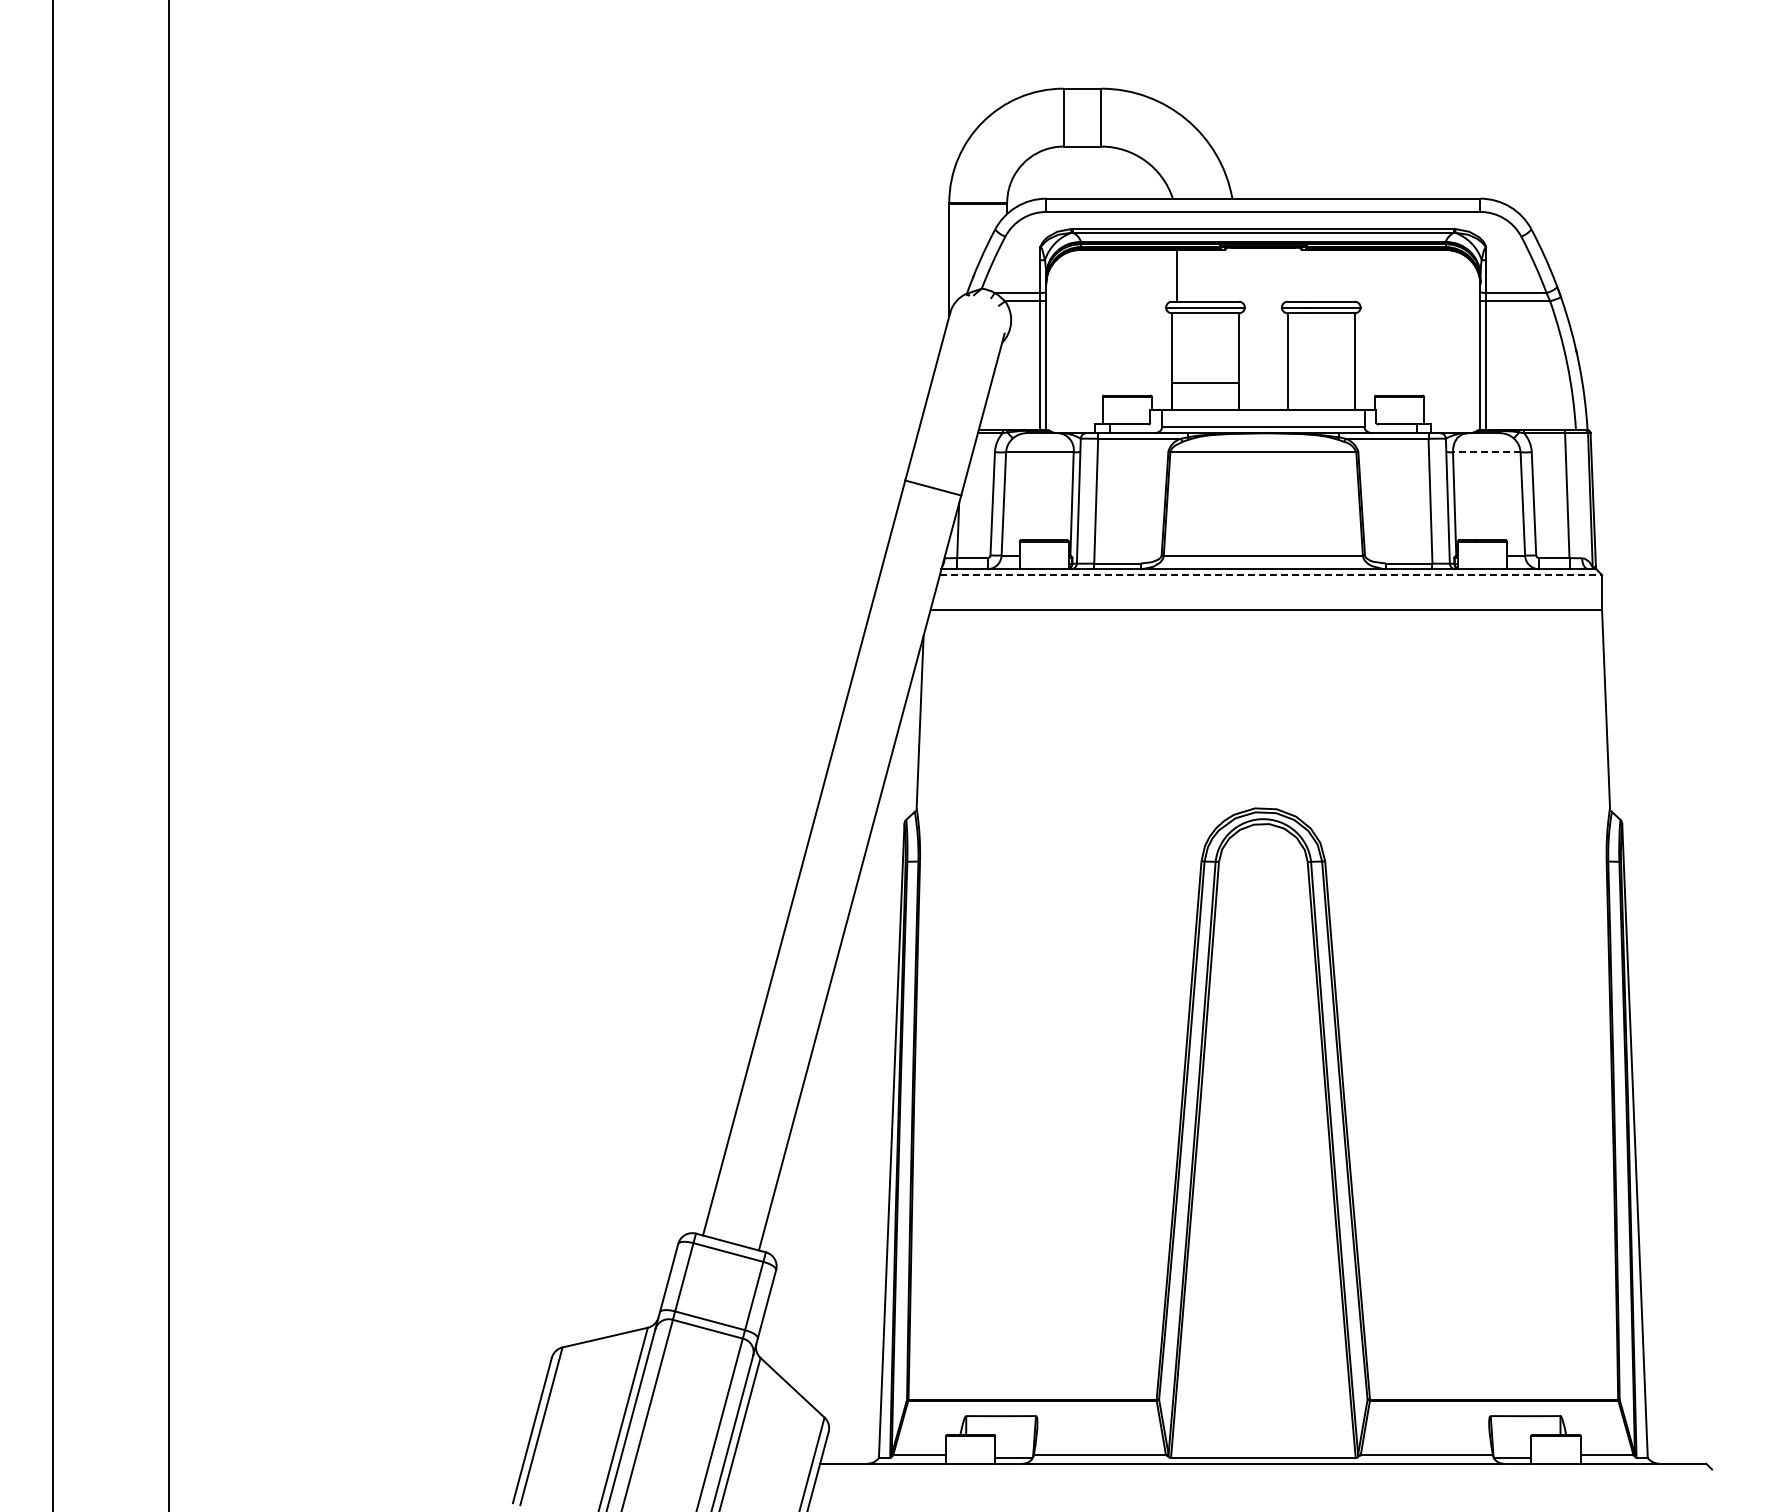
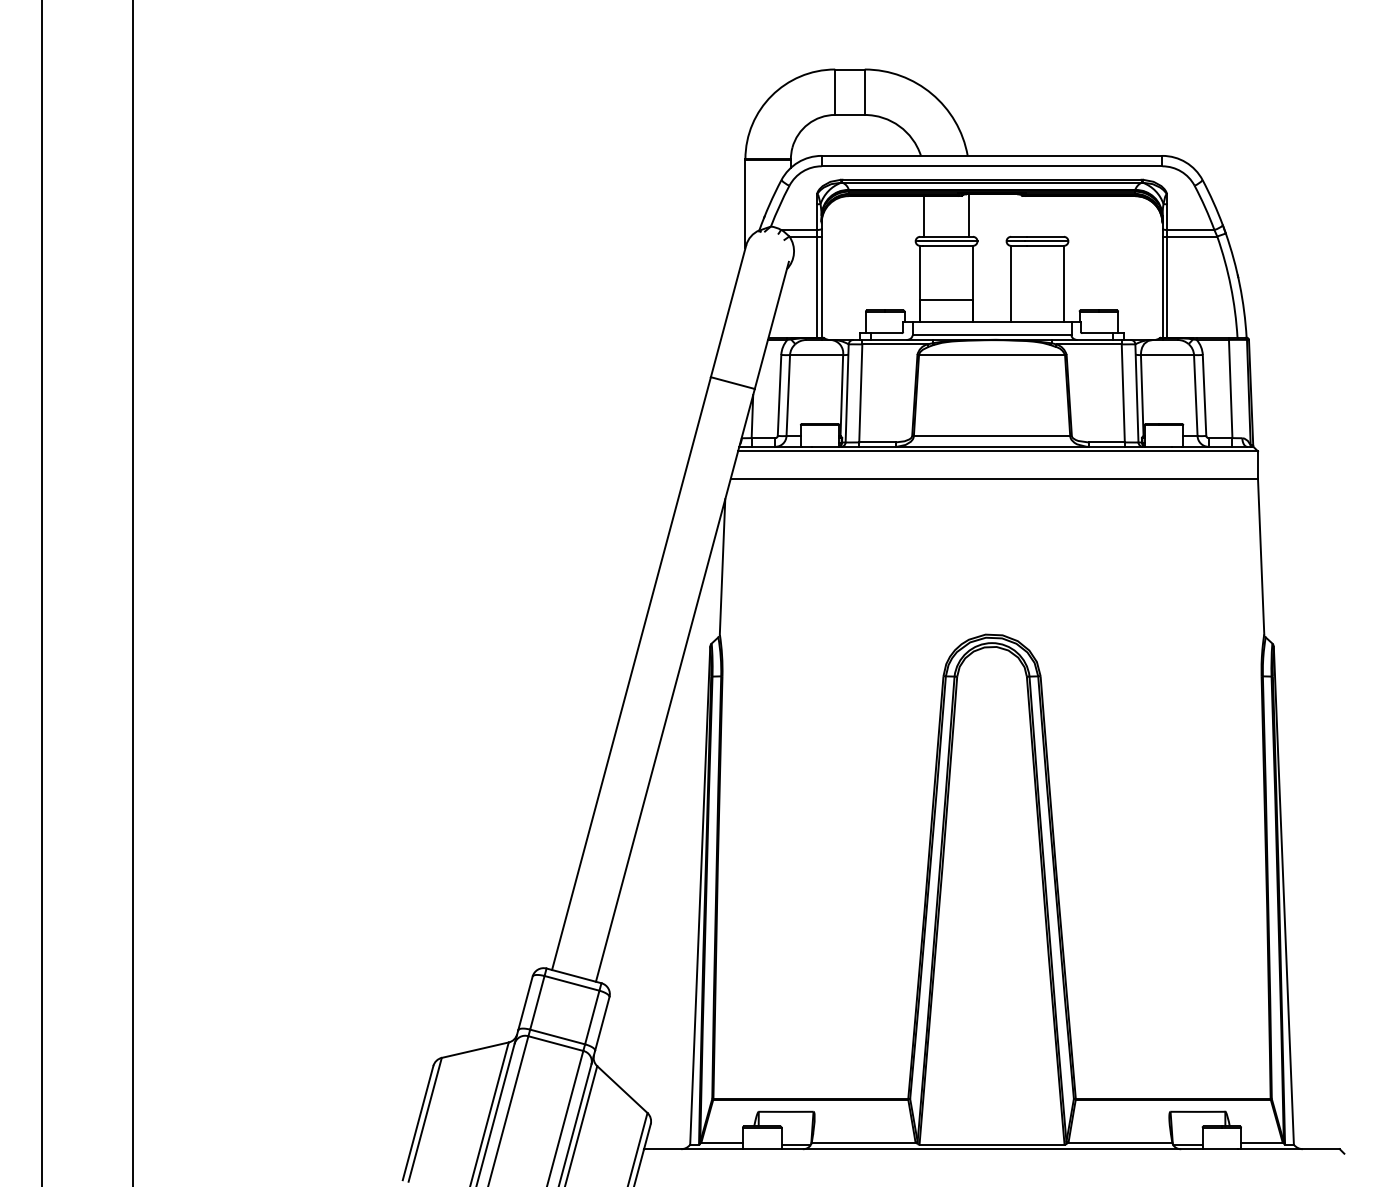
line: (1234, 274) -> (969, 215), added
line: (1486, 452) -> (1167, 355), dashed -> solid
line: (1271, 575) -> (998, 451), dashed -> solid

